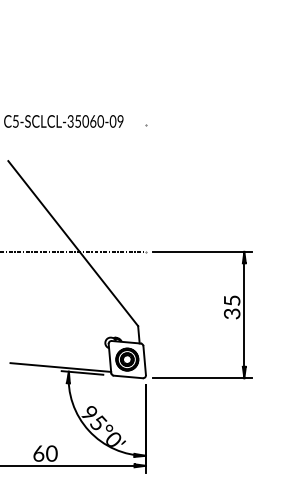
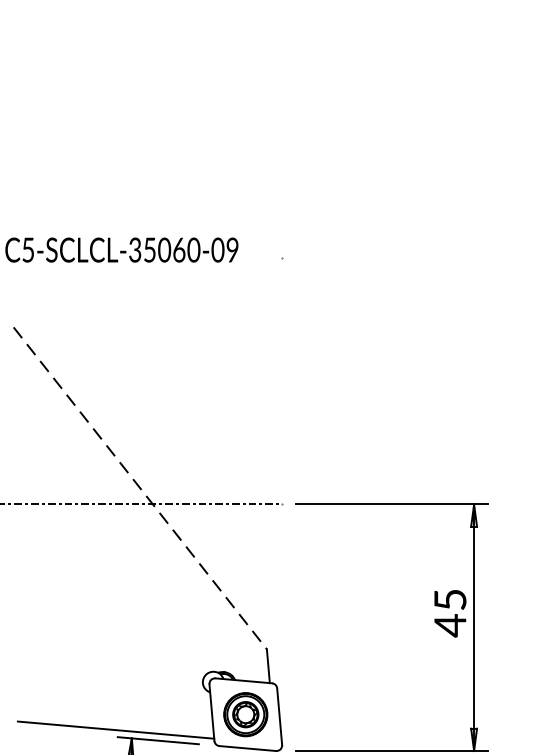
line: (73, 243) -> (140, 488), solid -> dashed
text: (231, 314) -> (449, 626), 35 -> 45

